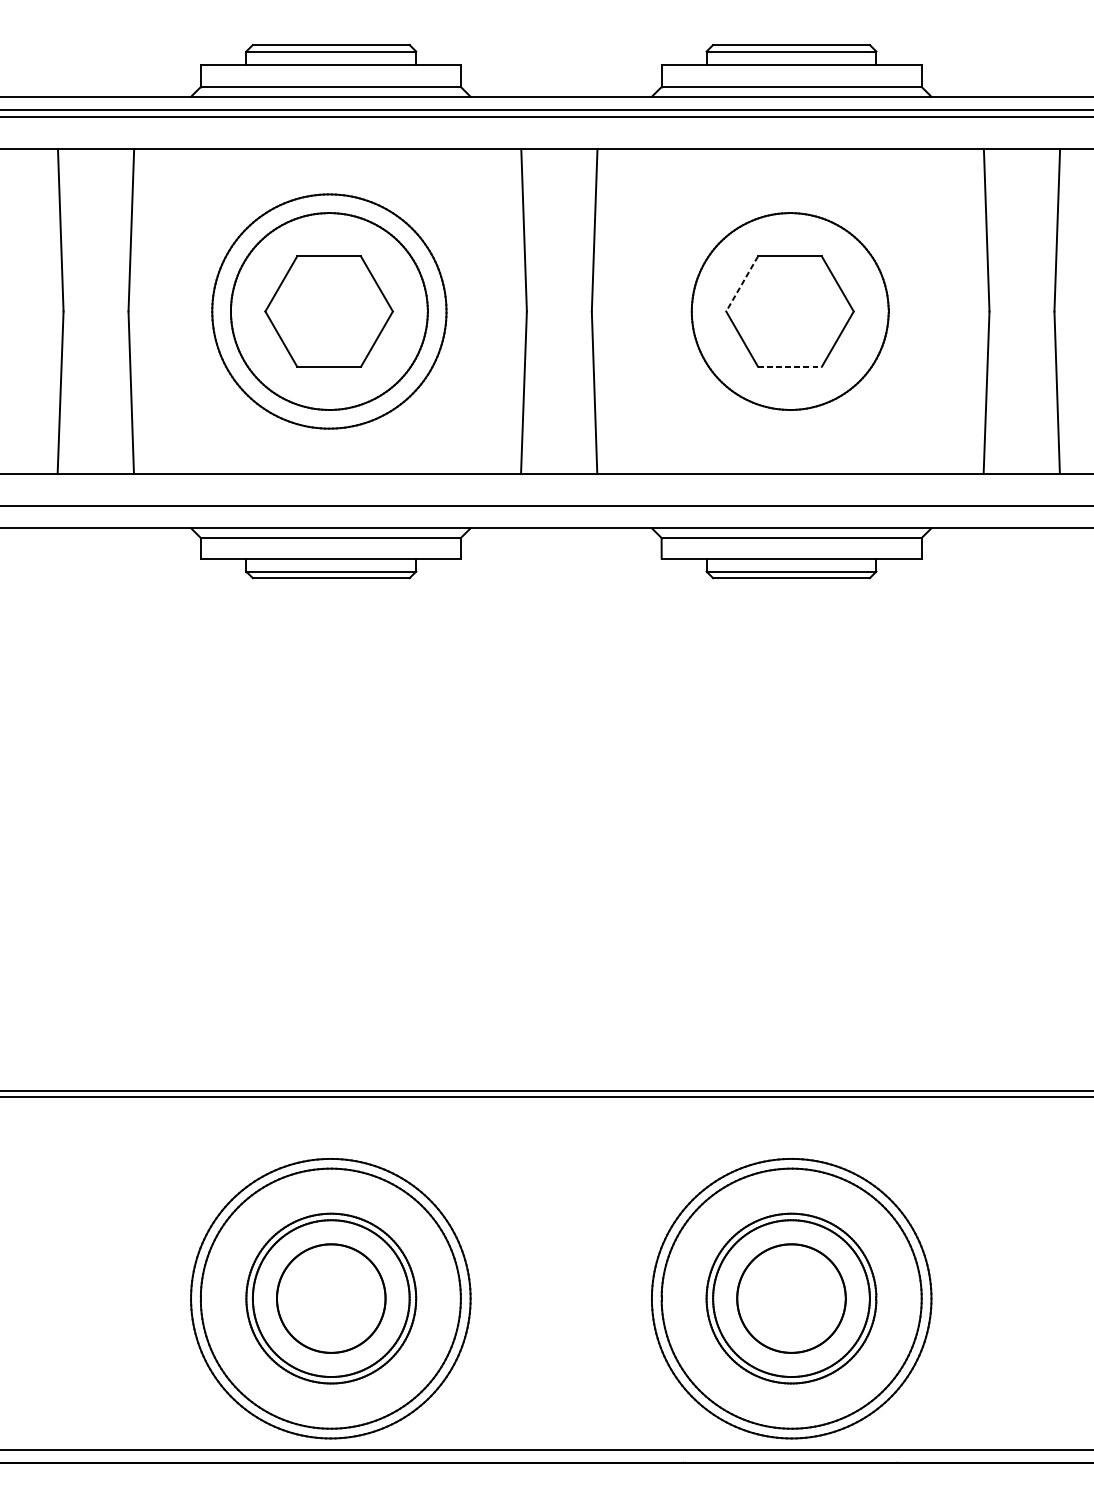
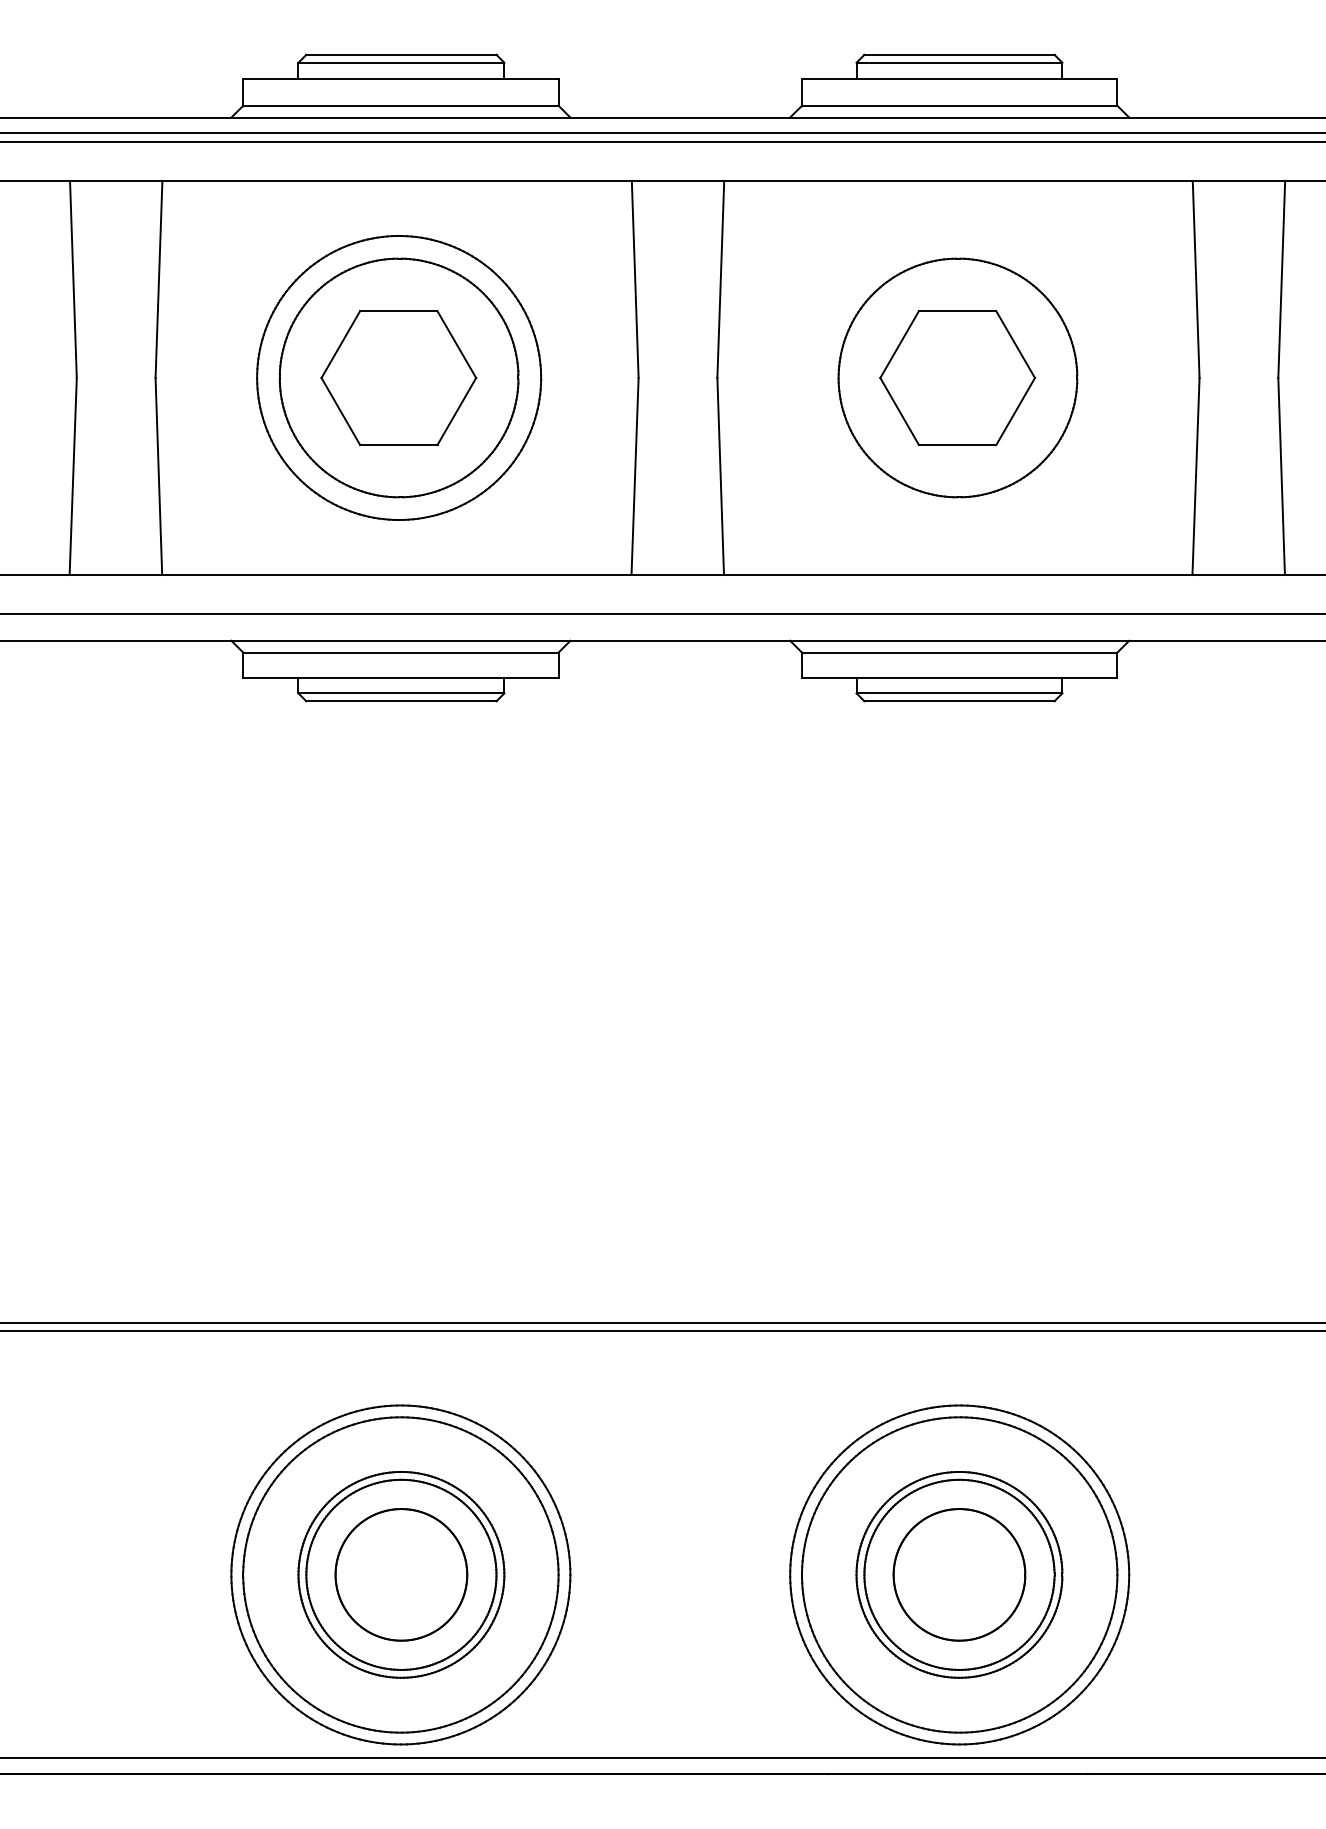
line: (742, 283) -> (899, 344), dashed -> solid
line: (789, 367) -> (957, 445), dashed -> solid

